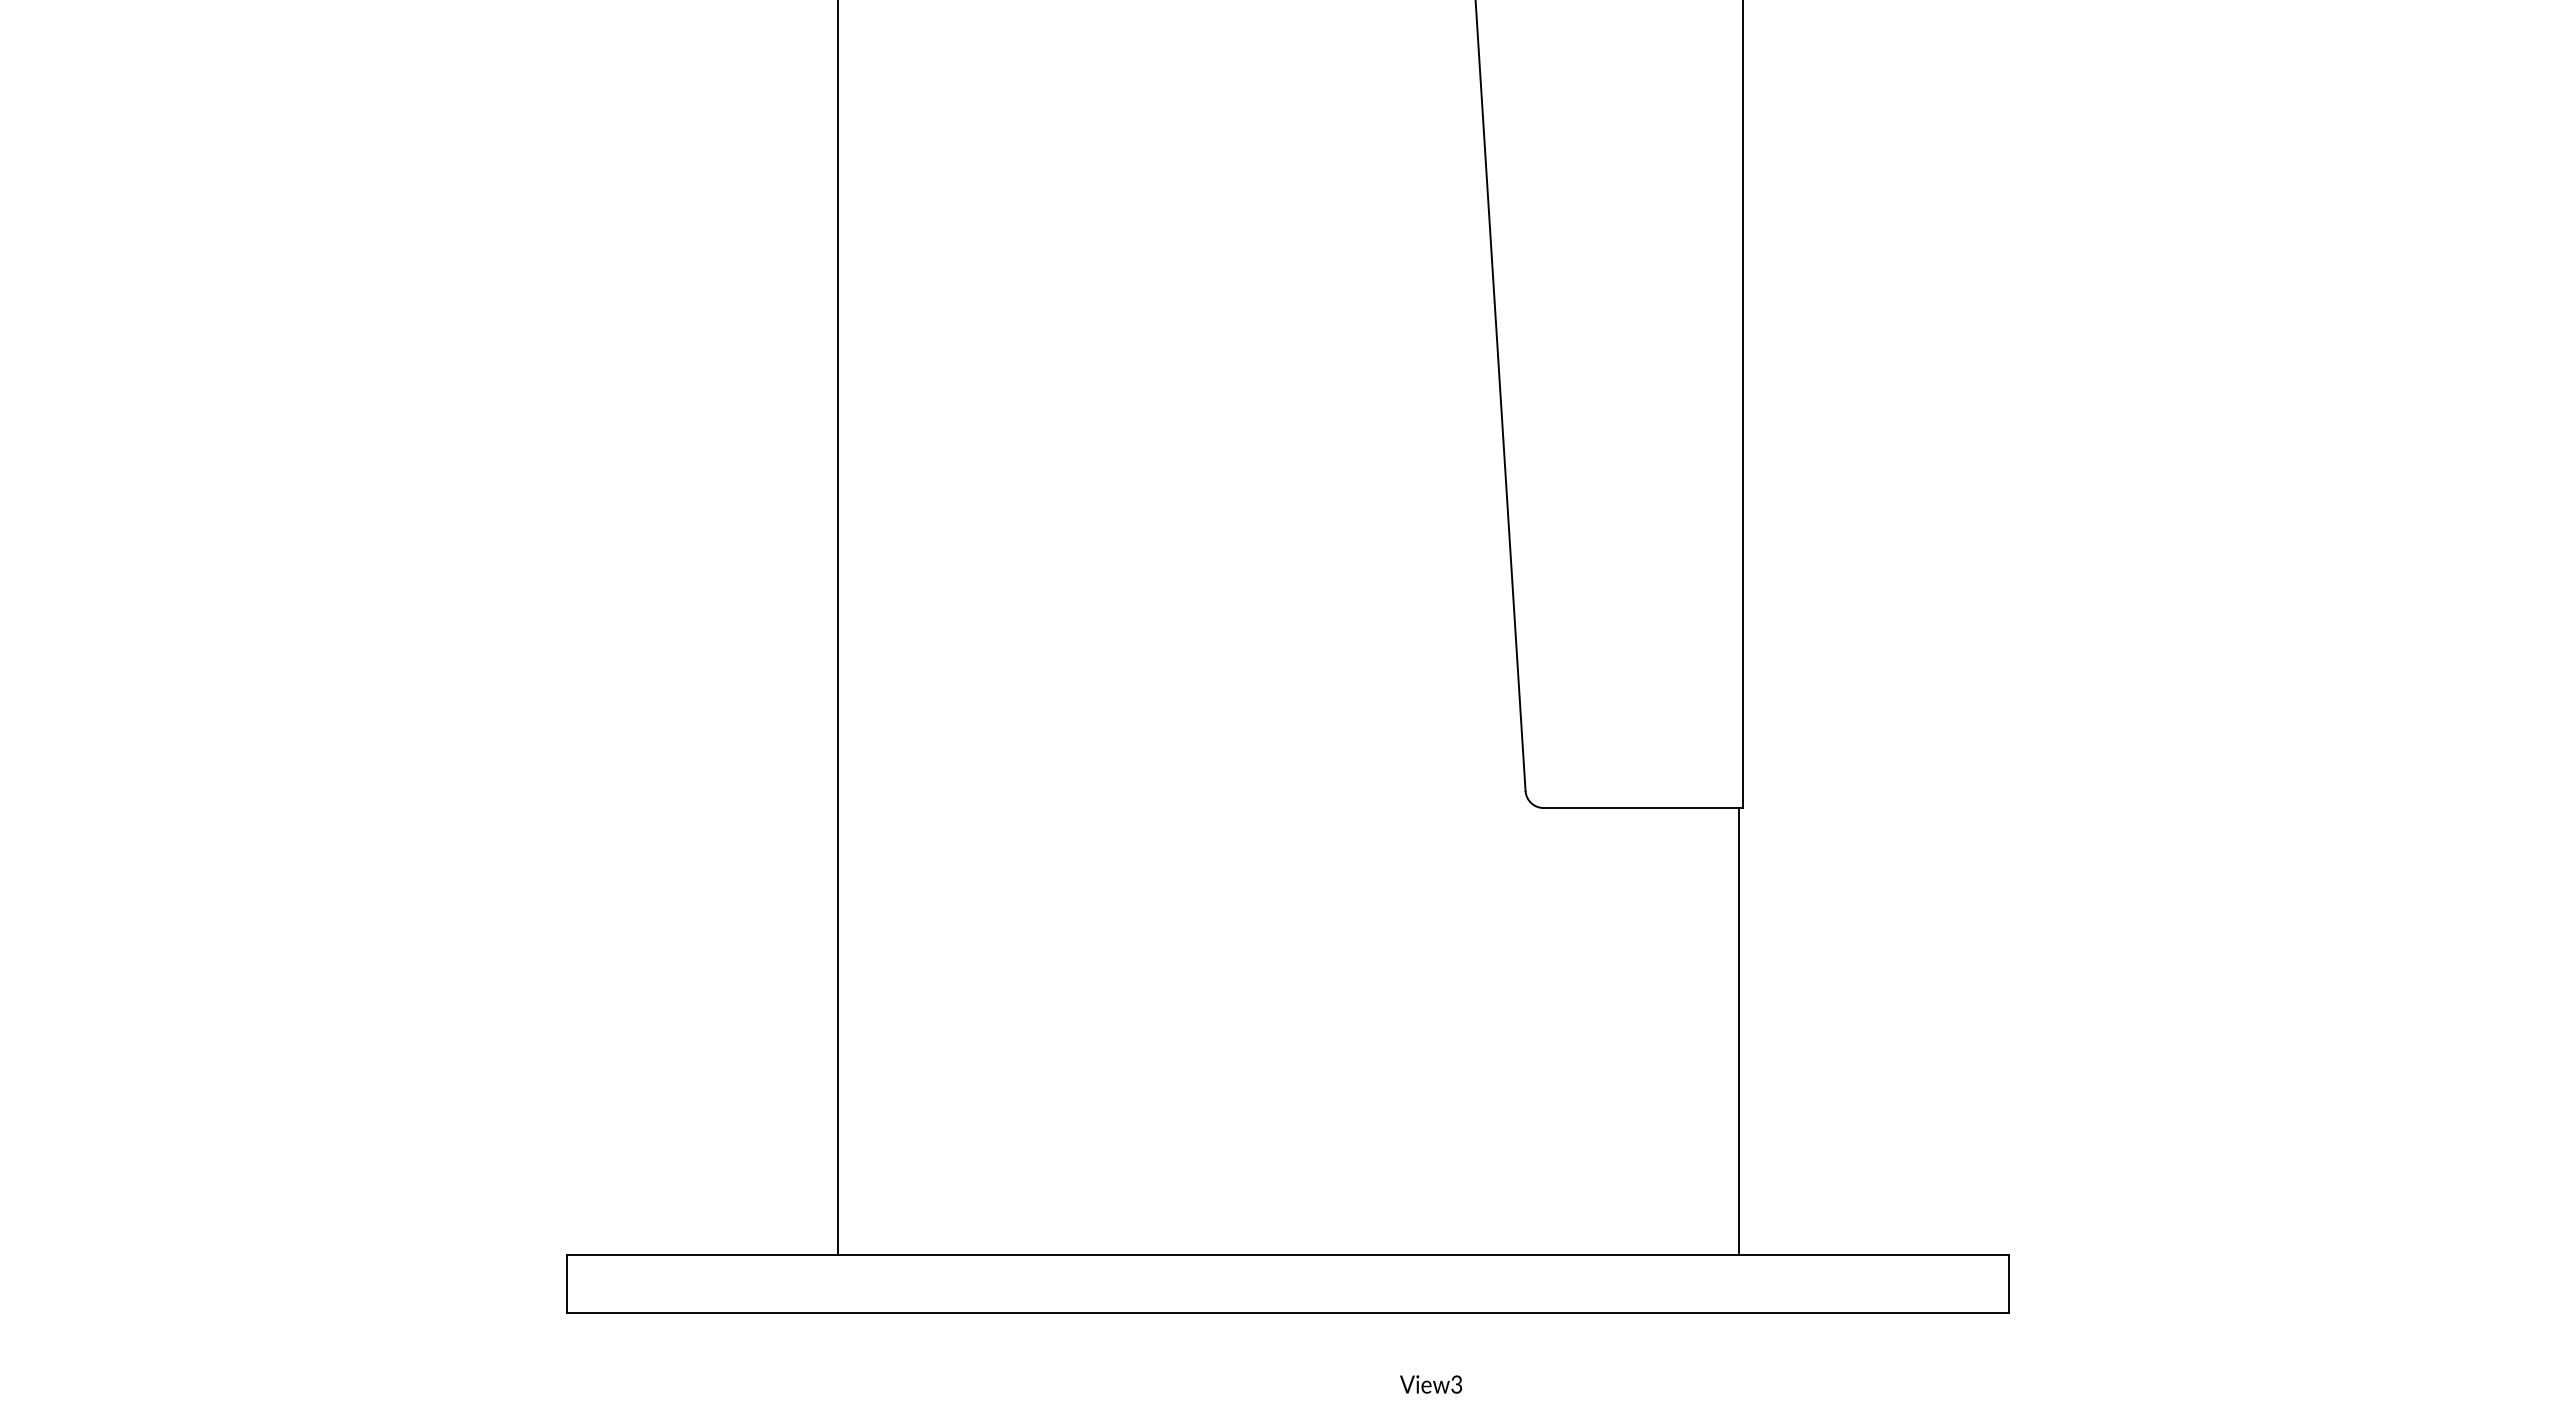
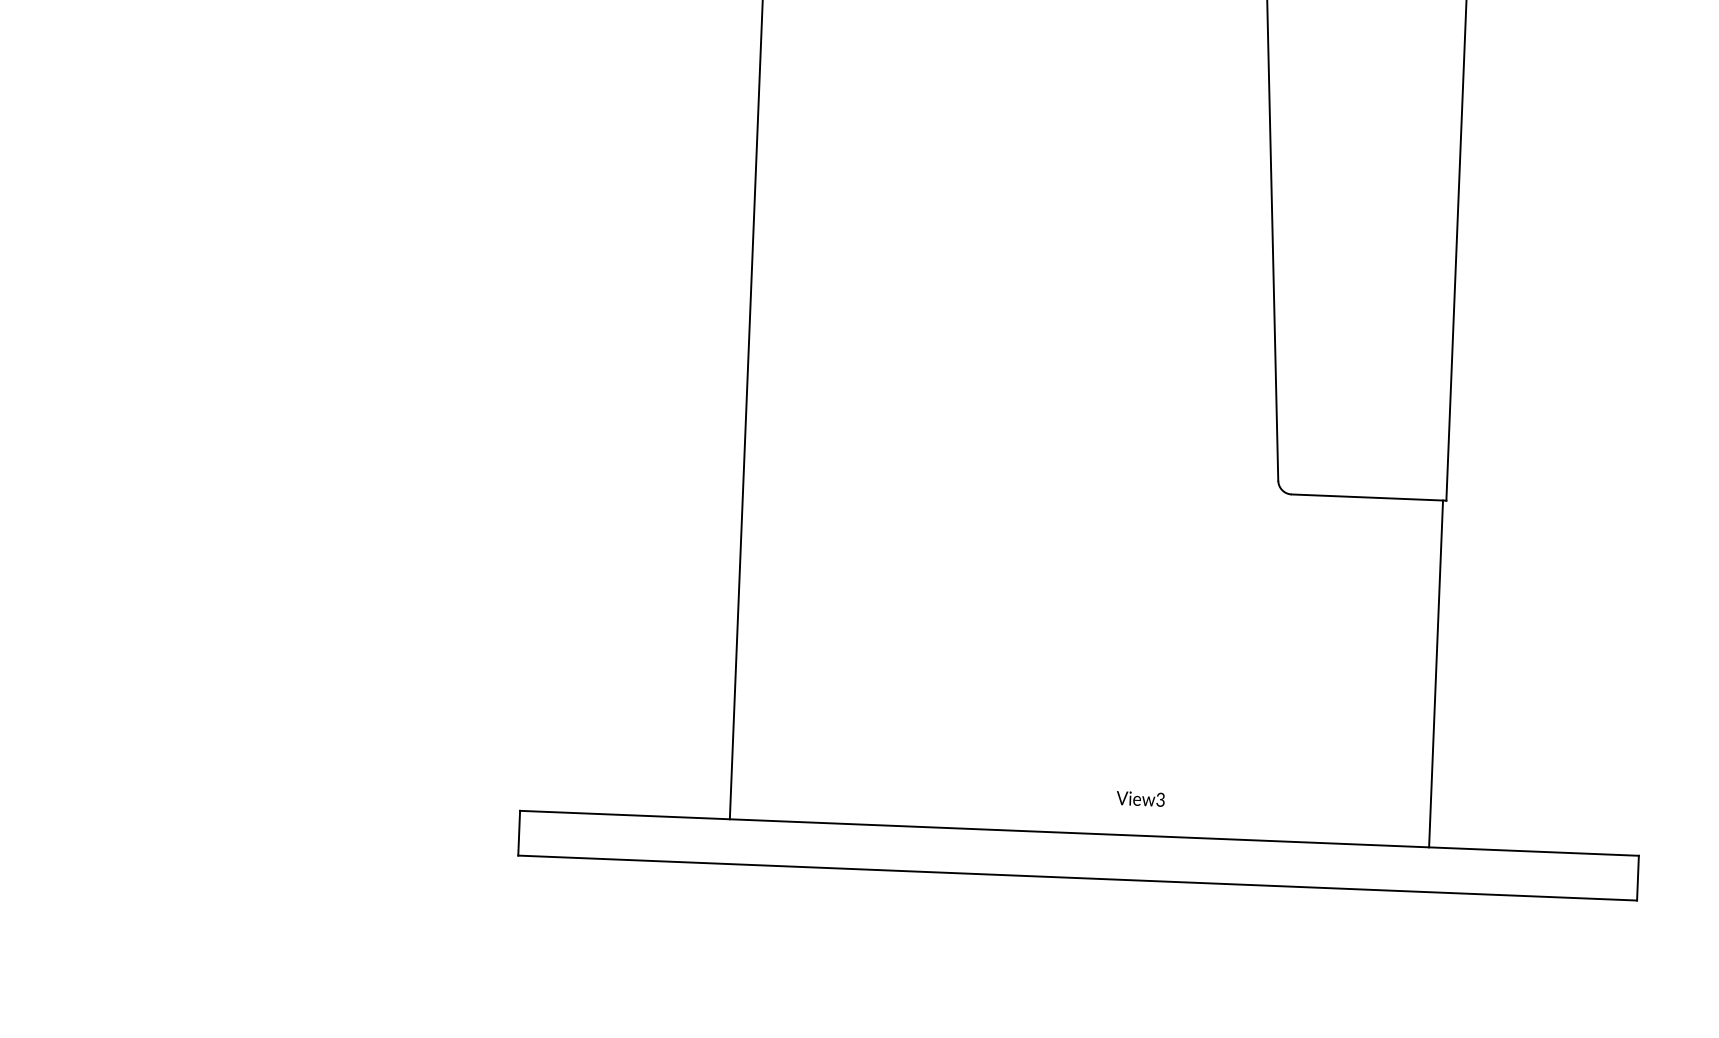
text: (1430, 1384) -> (1140, 798), moved

